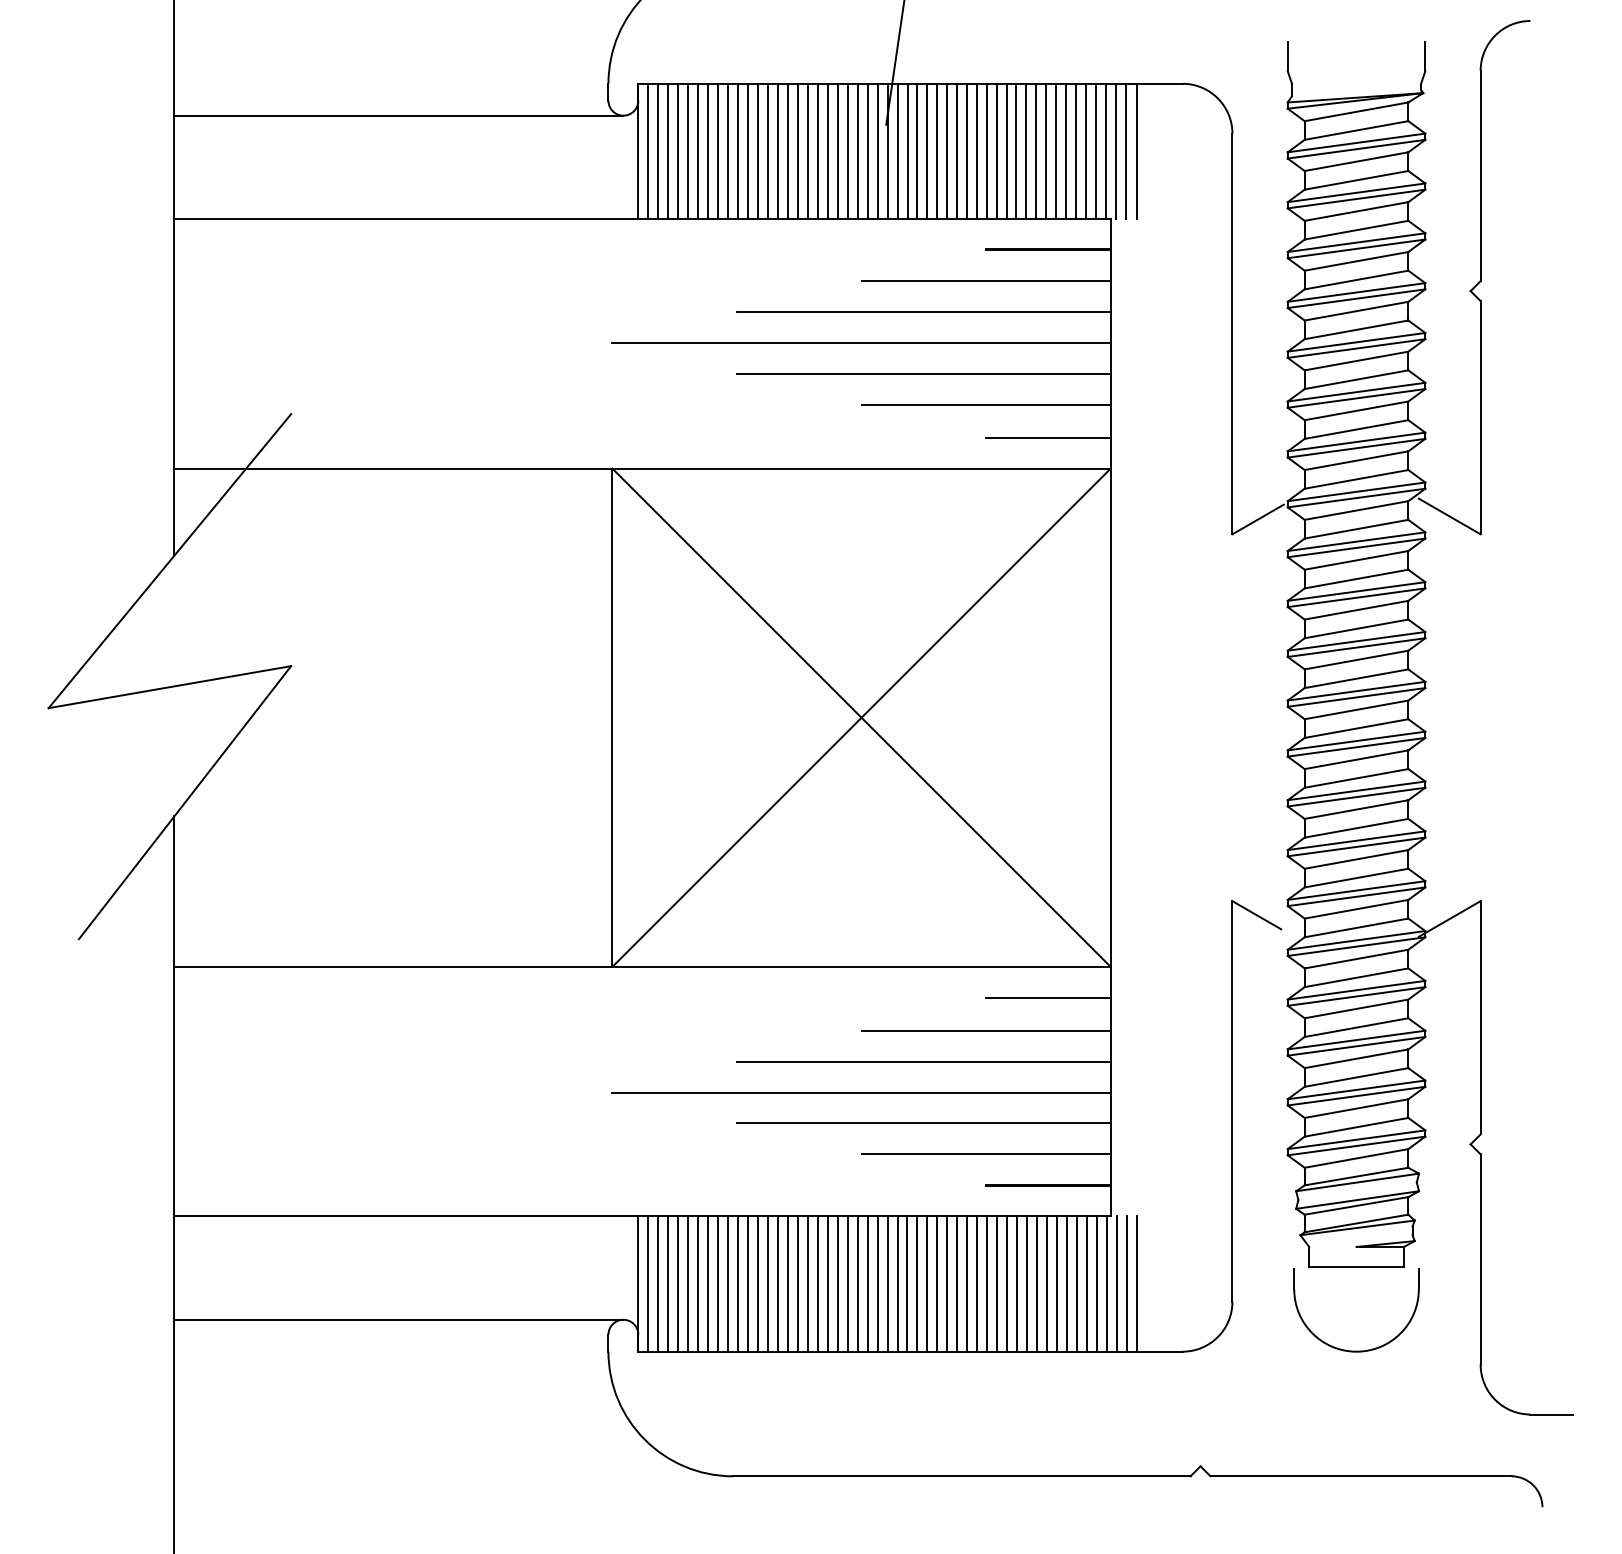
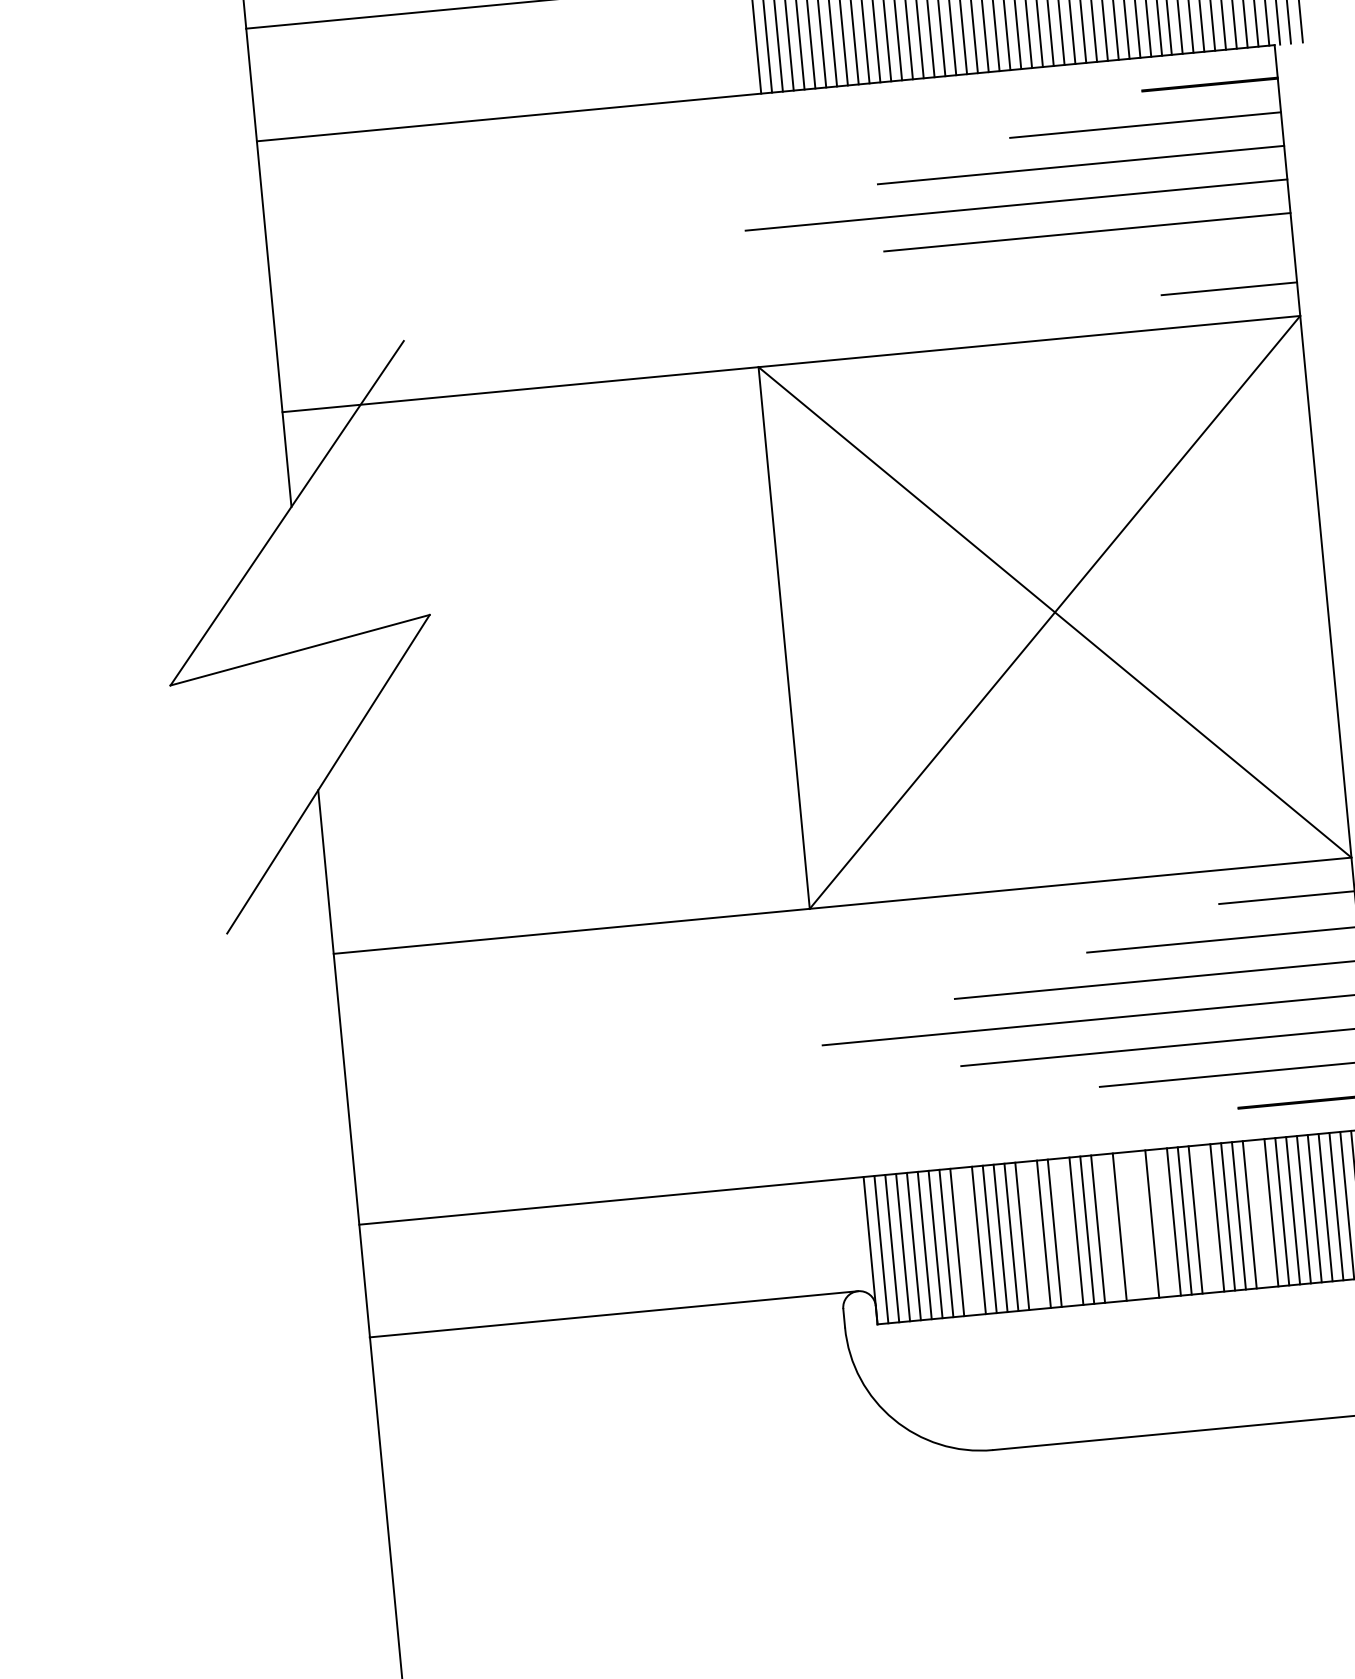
line: (985, 404) -> (1157, 259), removed
line: (728, 1283) -> (968, 1240), removed
line: (787, 1283) -> (1032, 1234), removed
line: (817, 1283) -> (1065, 1231), removed
line: (857, 1283) -> (1108, 1227), removed
line: (877, 1283) -> (1130, 1225), removed
line: (887, 1283) -> (1141, 1224), removed
line: (907, 1283) -> (1163, 1222), removed
line: (947, 1283) -> (1206, 1218), removed
line: (997, 1283) -> (1260, 1213), removed

